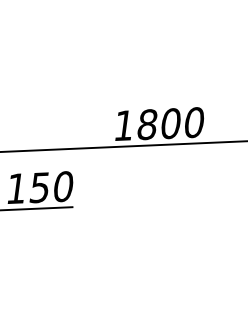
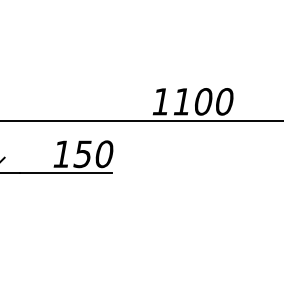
text: (147, 124) -> (182, 101), 1800 -> 1100

